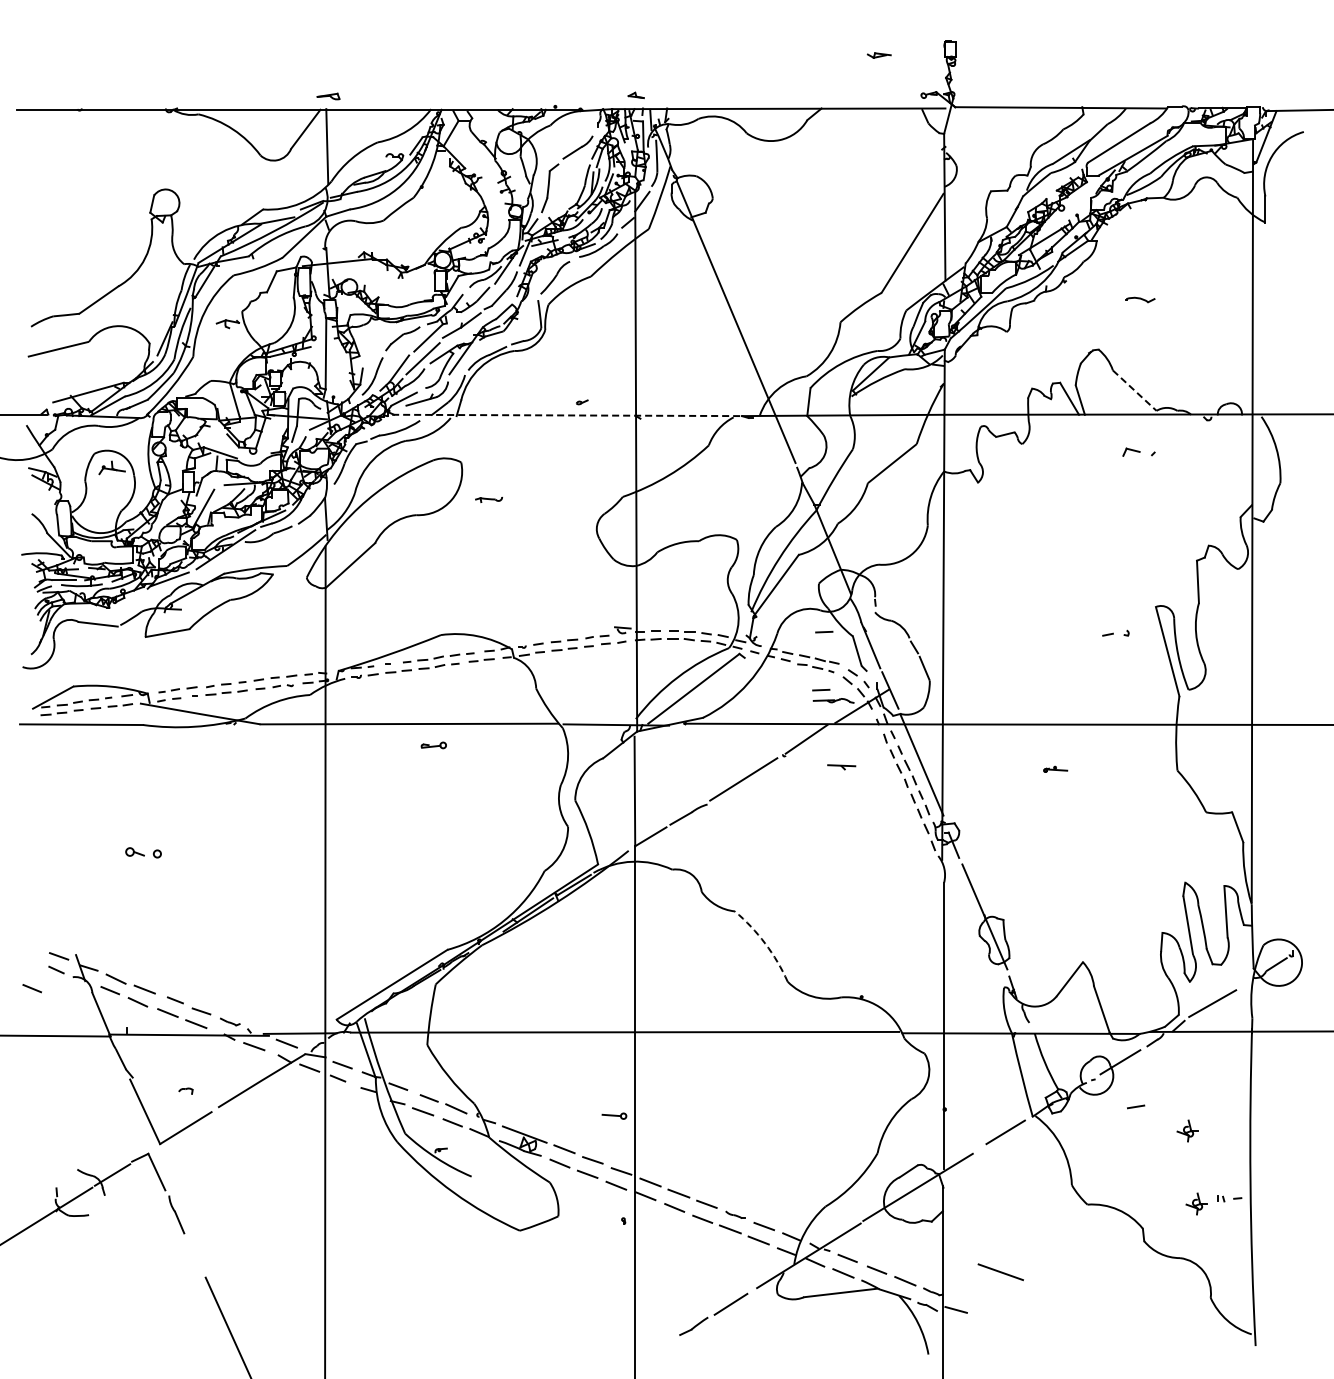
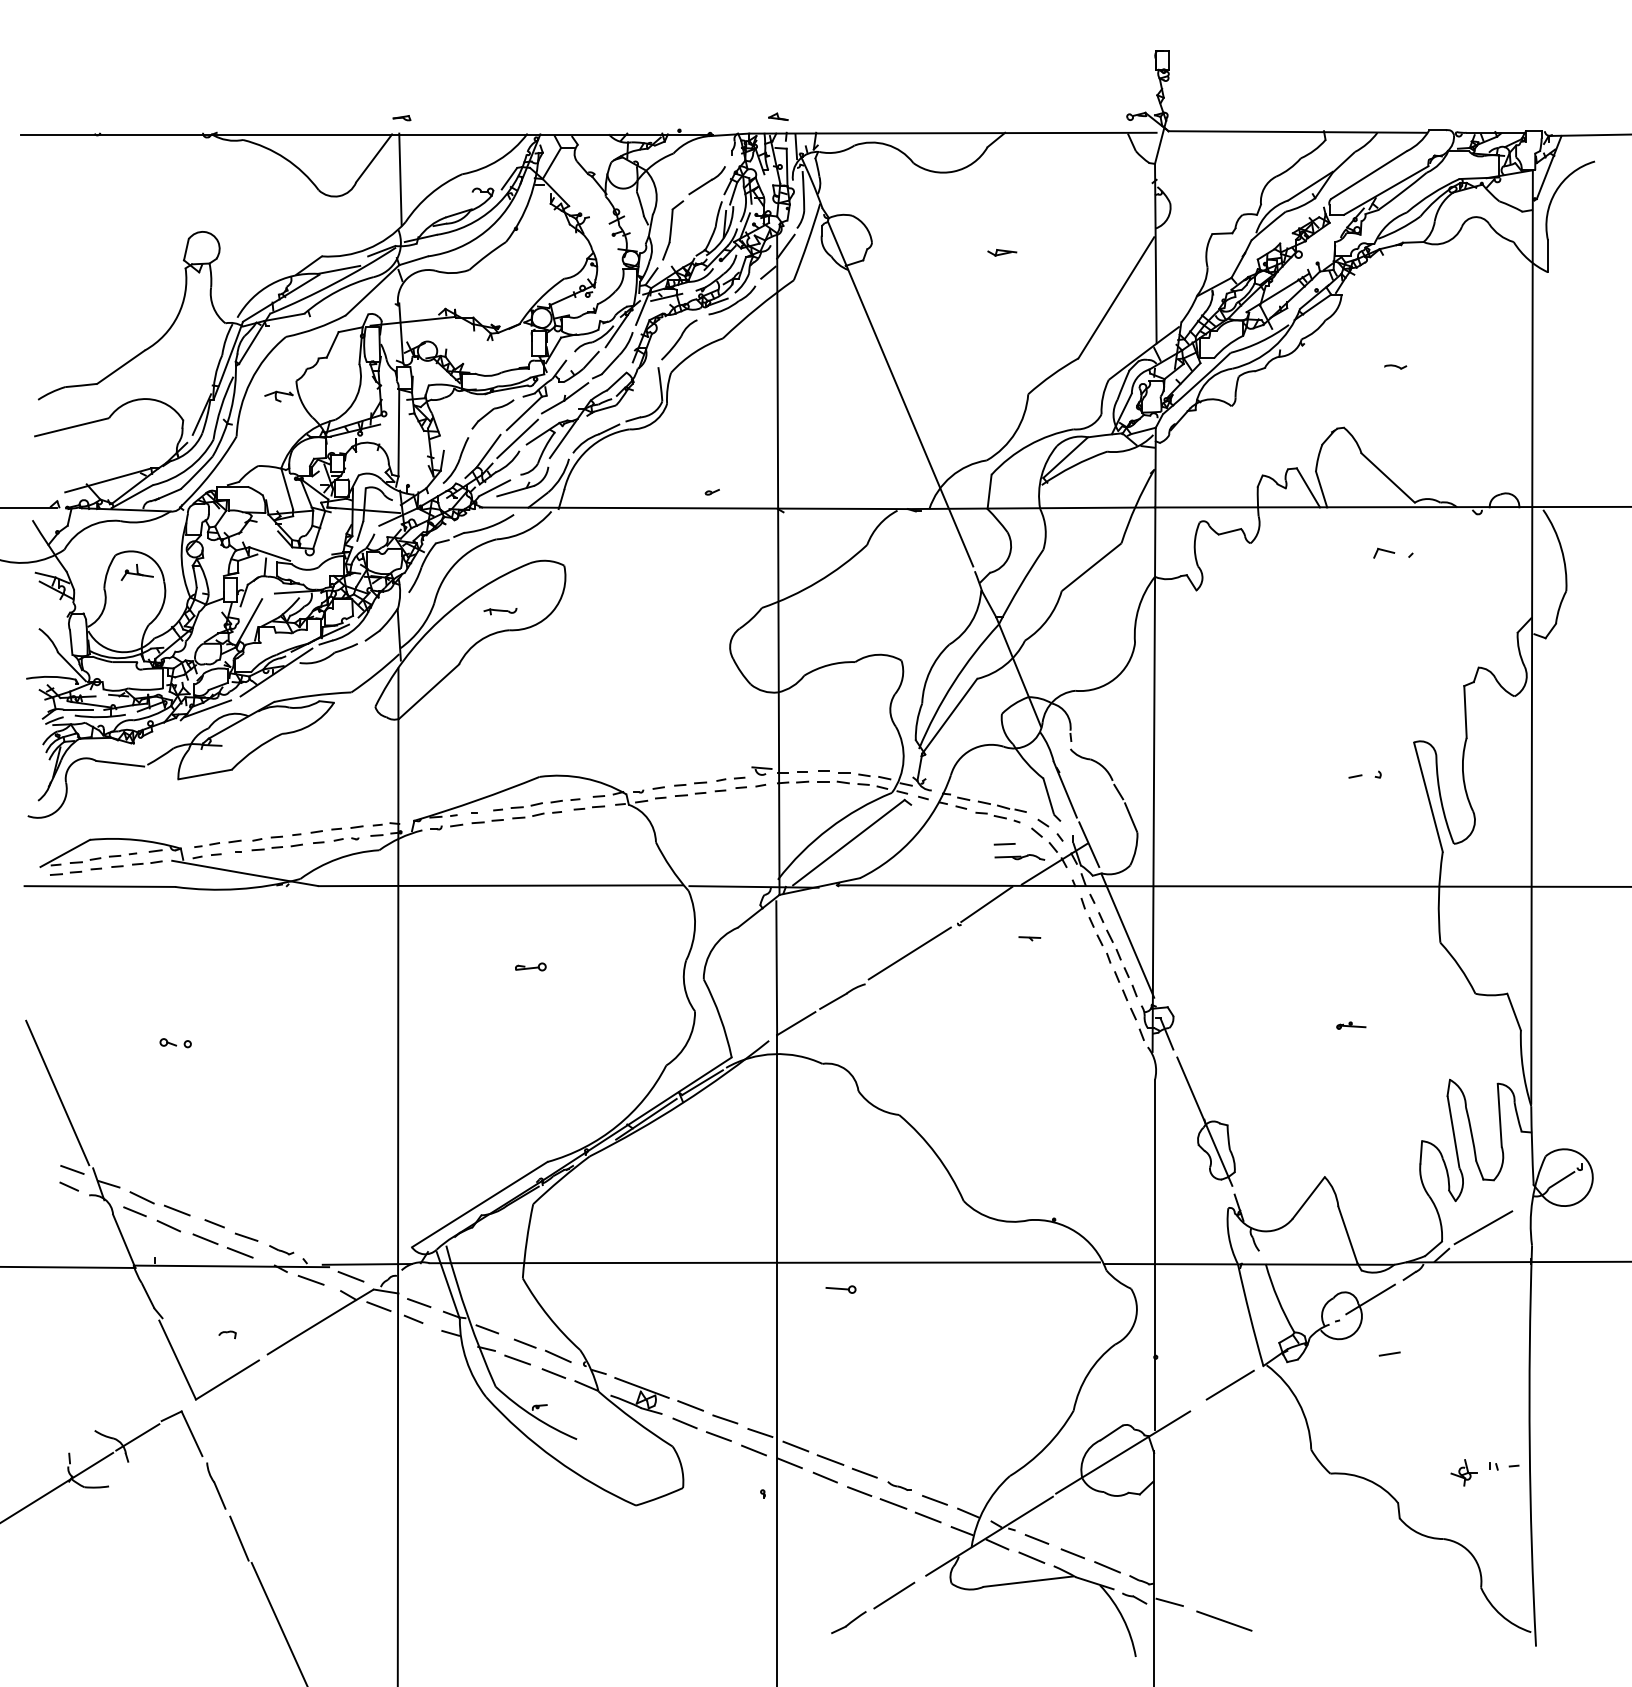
part: (878, 55) -> (1001, 252), moved
part: (328, 96) -> (401, 118), size x0.62
part: (1140, 299) -> (1395, 366), size x0.62
line: (1134, 390) -> (1387, 477), dashed -> solid
line: (567, 415) -> (694, 508), dashed -> solid
part: (488, 499) -> (499, 611), moved
line: (824, 631) -> (1008, 772), removed
part: (433, 745) -> (530, 967), moved
part: (841, 767) -> (1029, 938), size x0.62
part: (1055, 768) -> (1351, 1024), moved
part: (143, 852) -> (175, 1042), size x0.71
line: (46, 893) -> (57, 1093), added
arc: (765, 943) -> (936, 1154), dashed -> solid
line: (31, 988) -> (38, 1209), removed
part: (614, 1115) -> (841, 1288), moved
part: (1187, 1130) -> (1452, 1382), removed
line: (195, 1257) -> (239, 1538), added
line: (1000, 1272) -> (1223, 1621), moved

